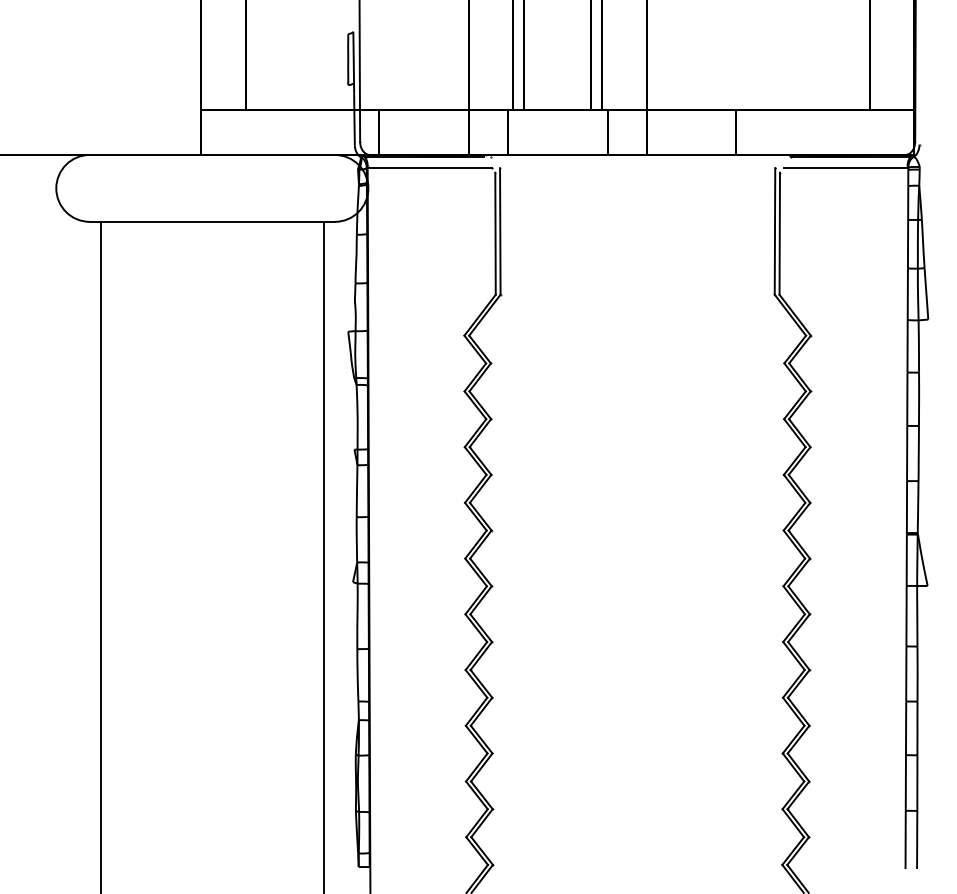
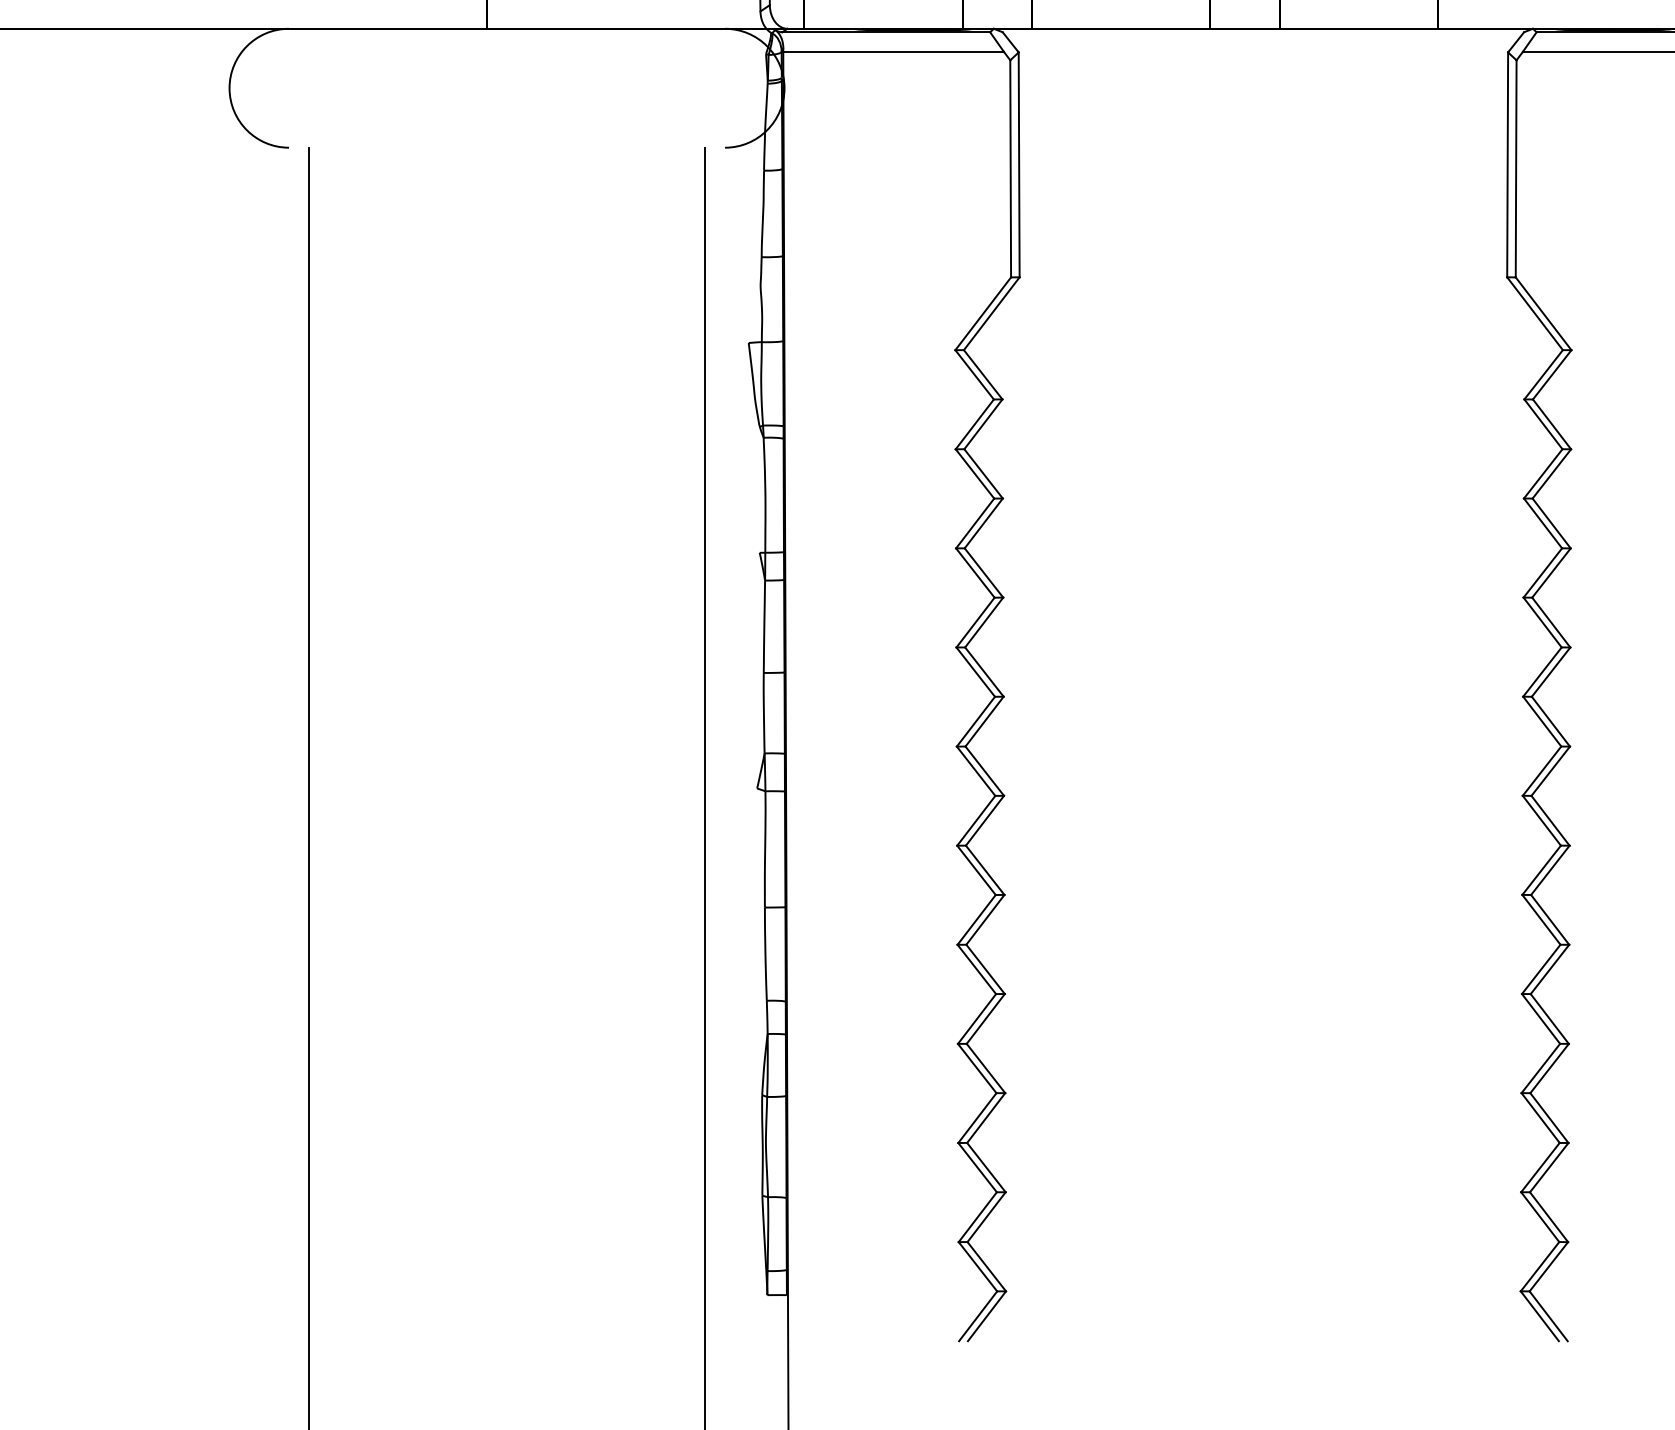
line: (211, 221) -> (505, 147), removed

